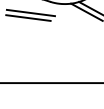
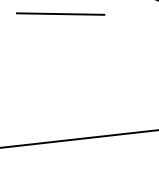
line: (28, 17) -> (57, 22), removed

